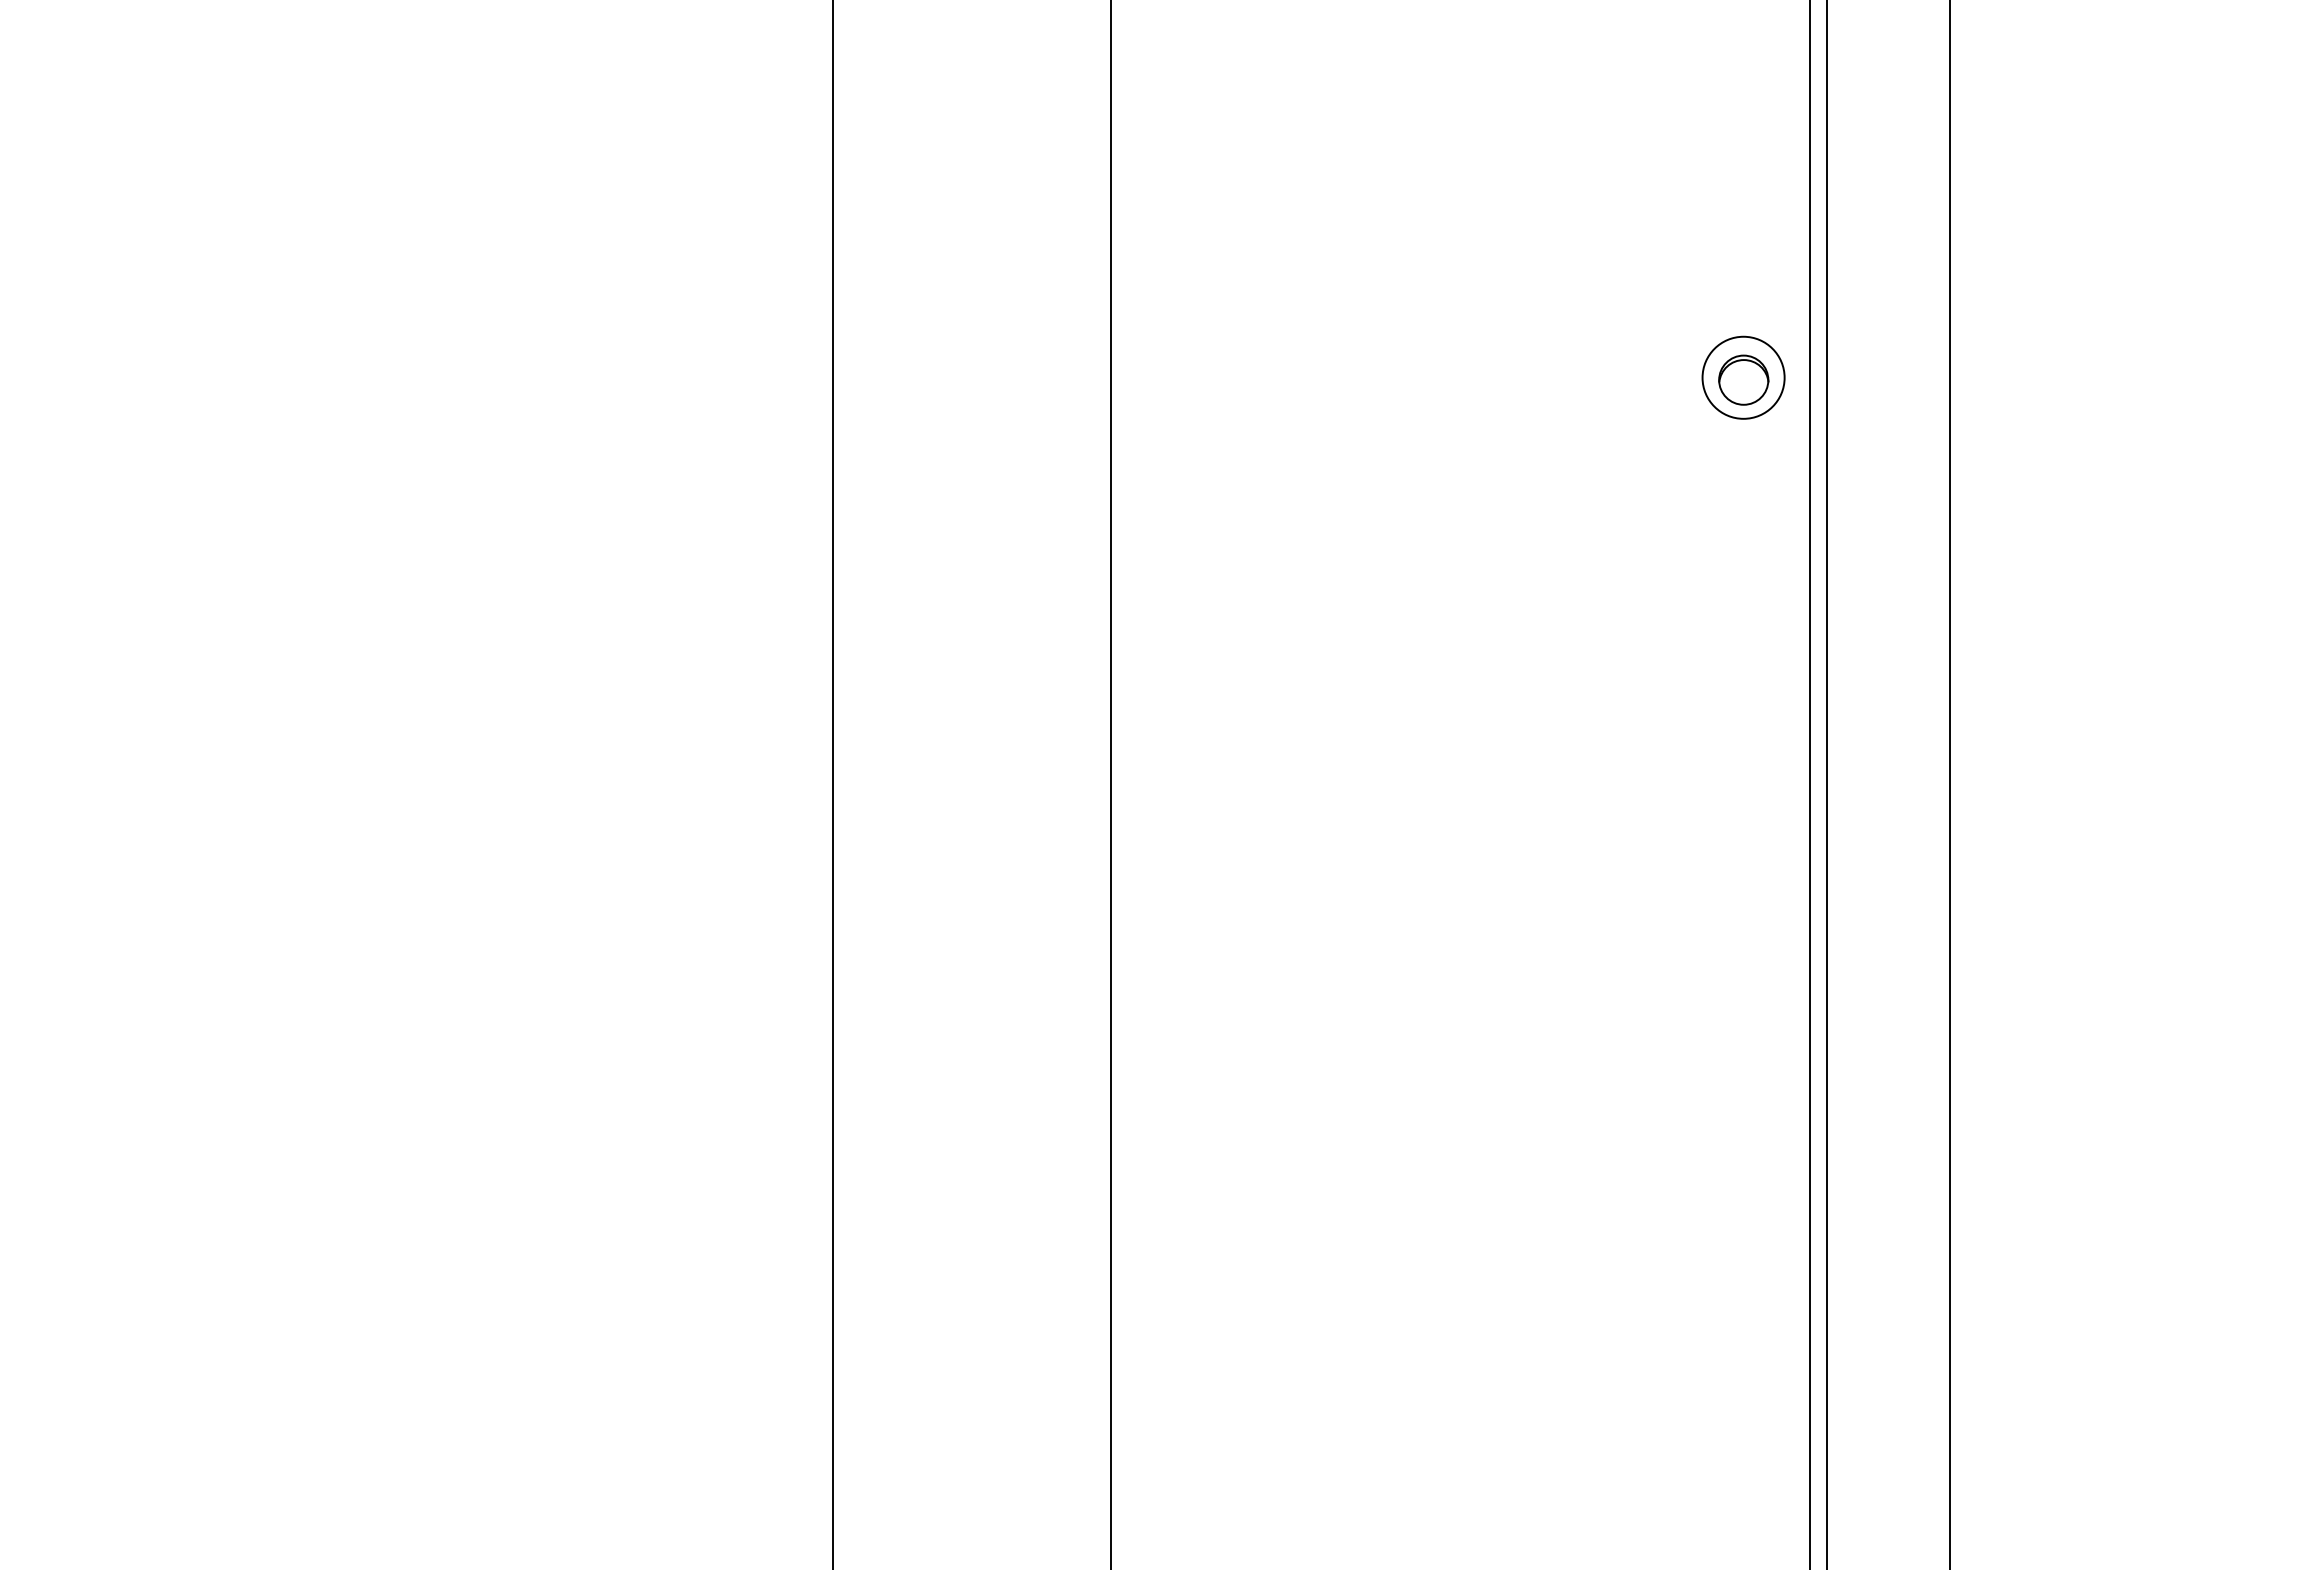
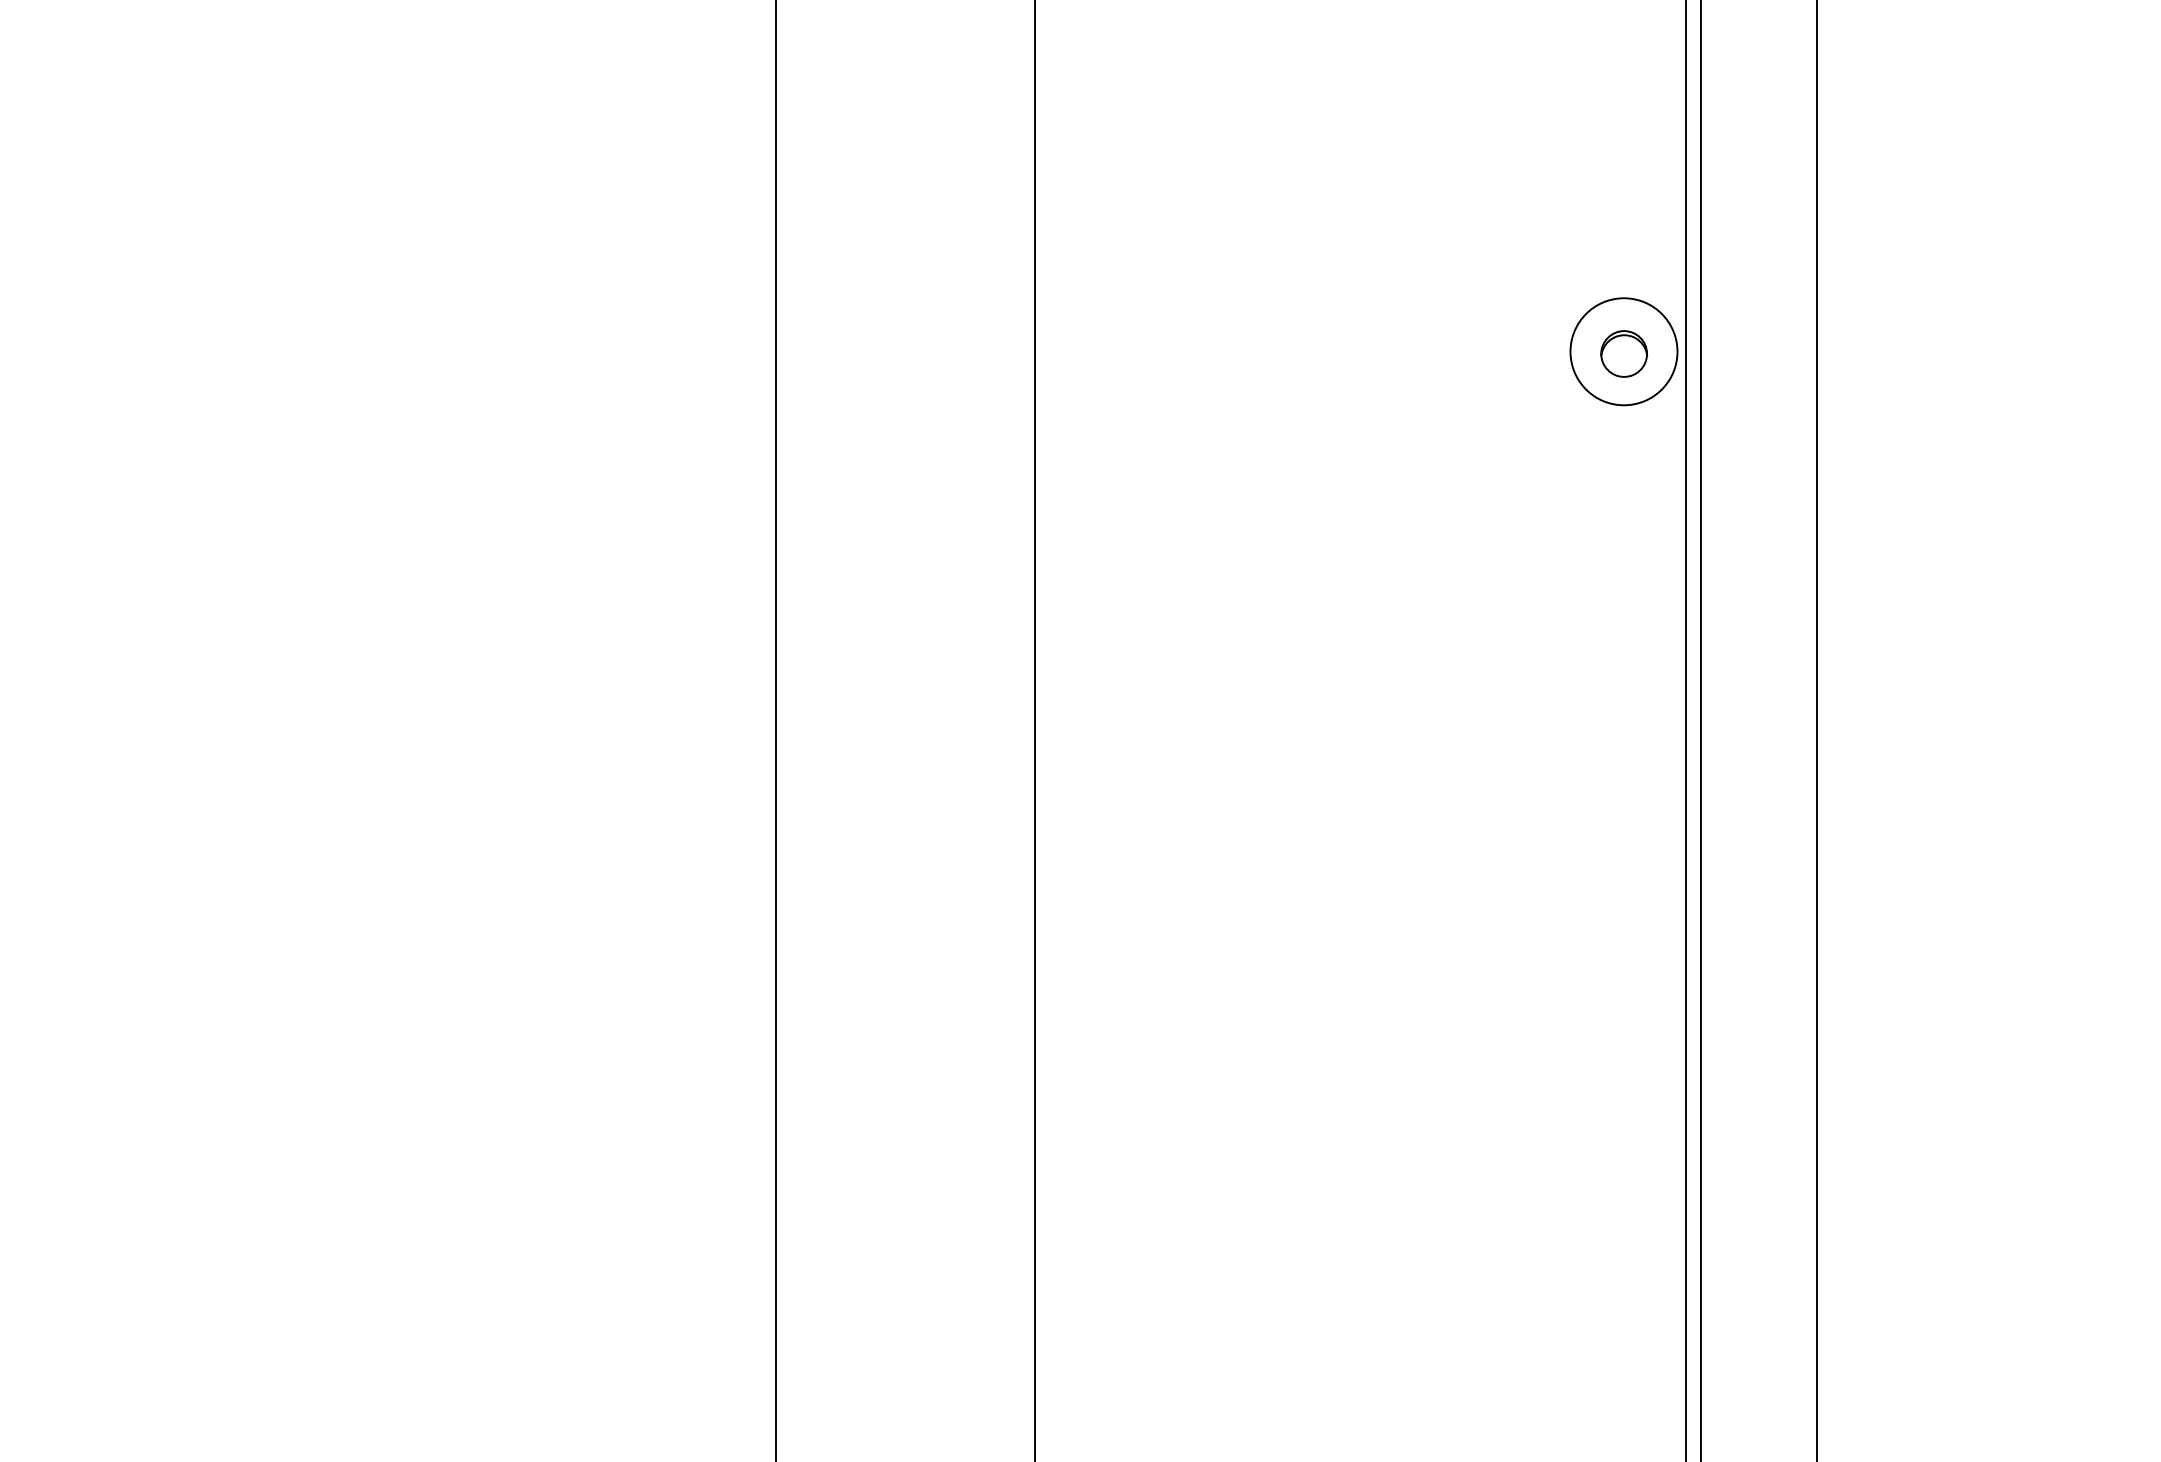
circle: (1743, 377) -> (1623, 351), size x1.4

